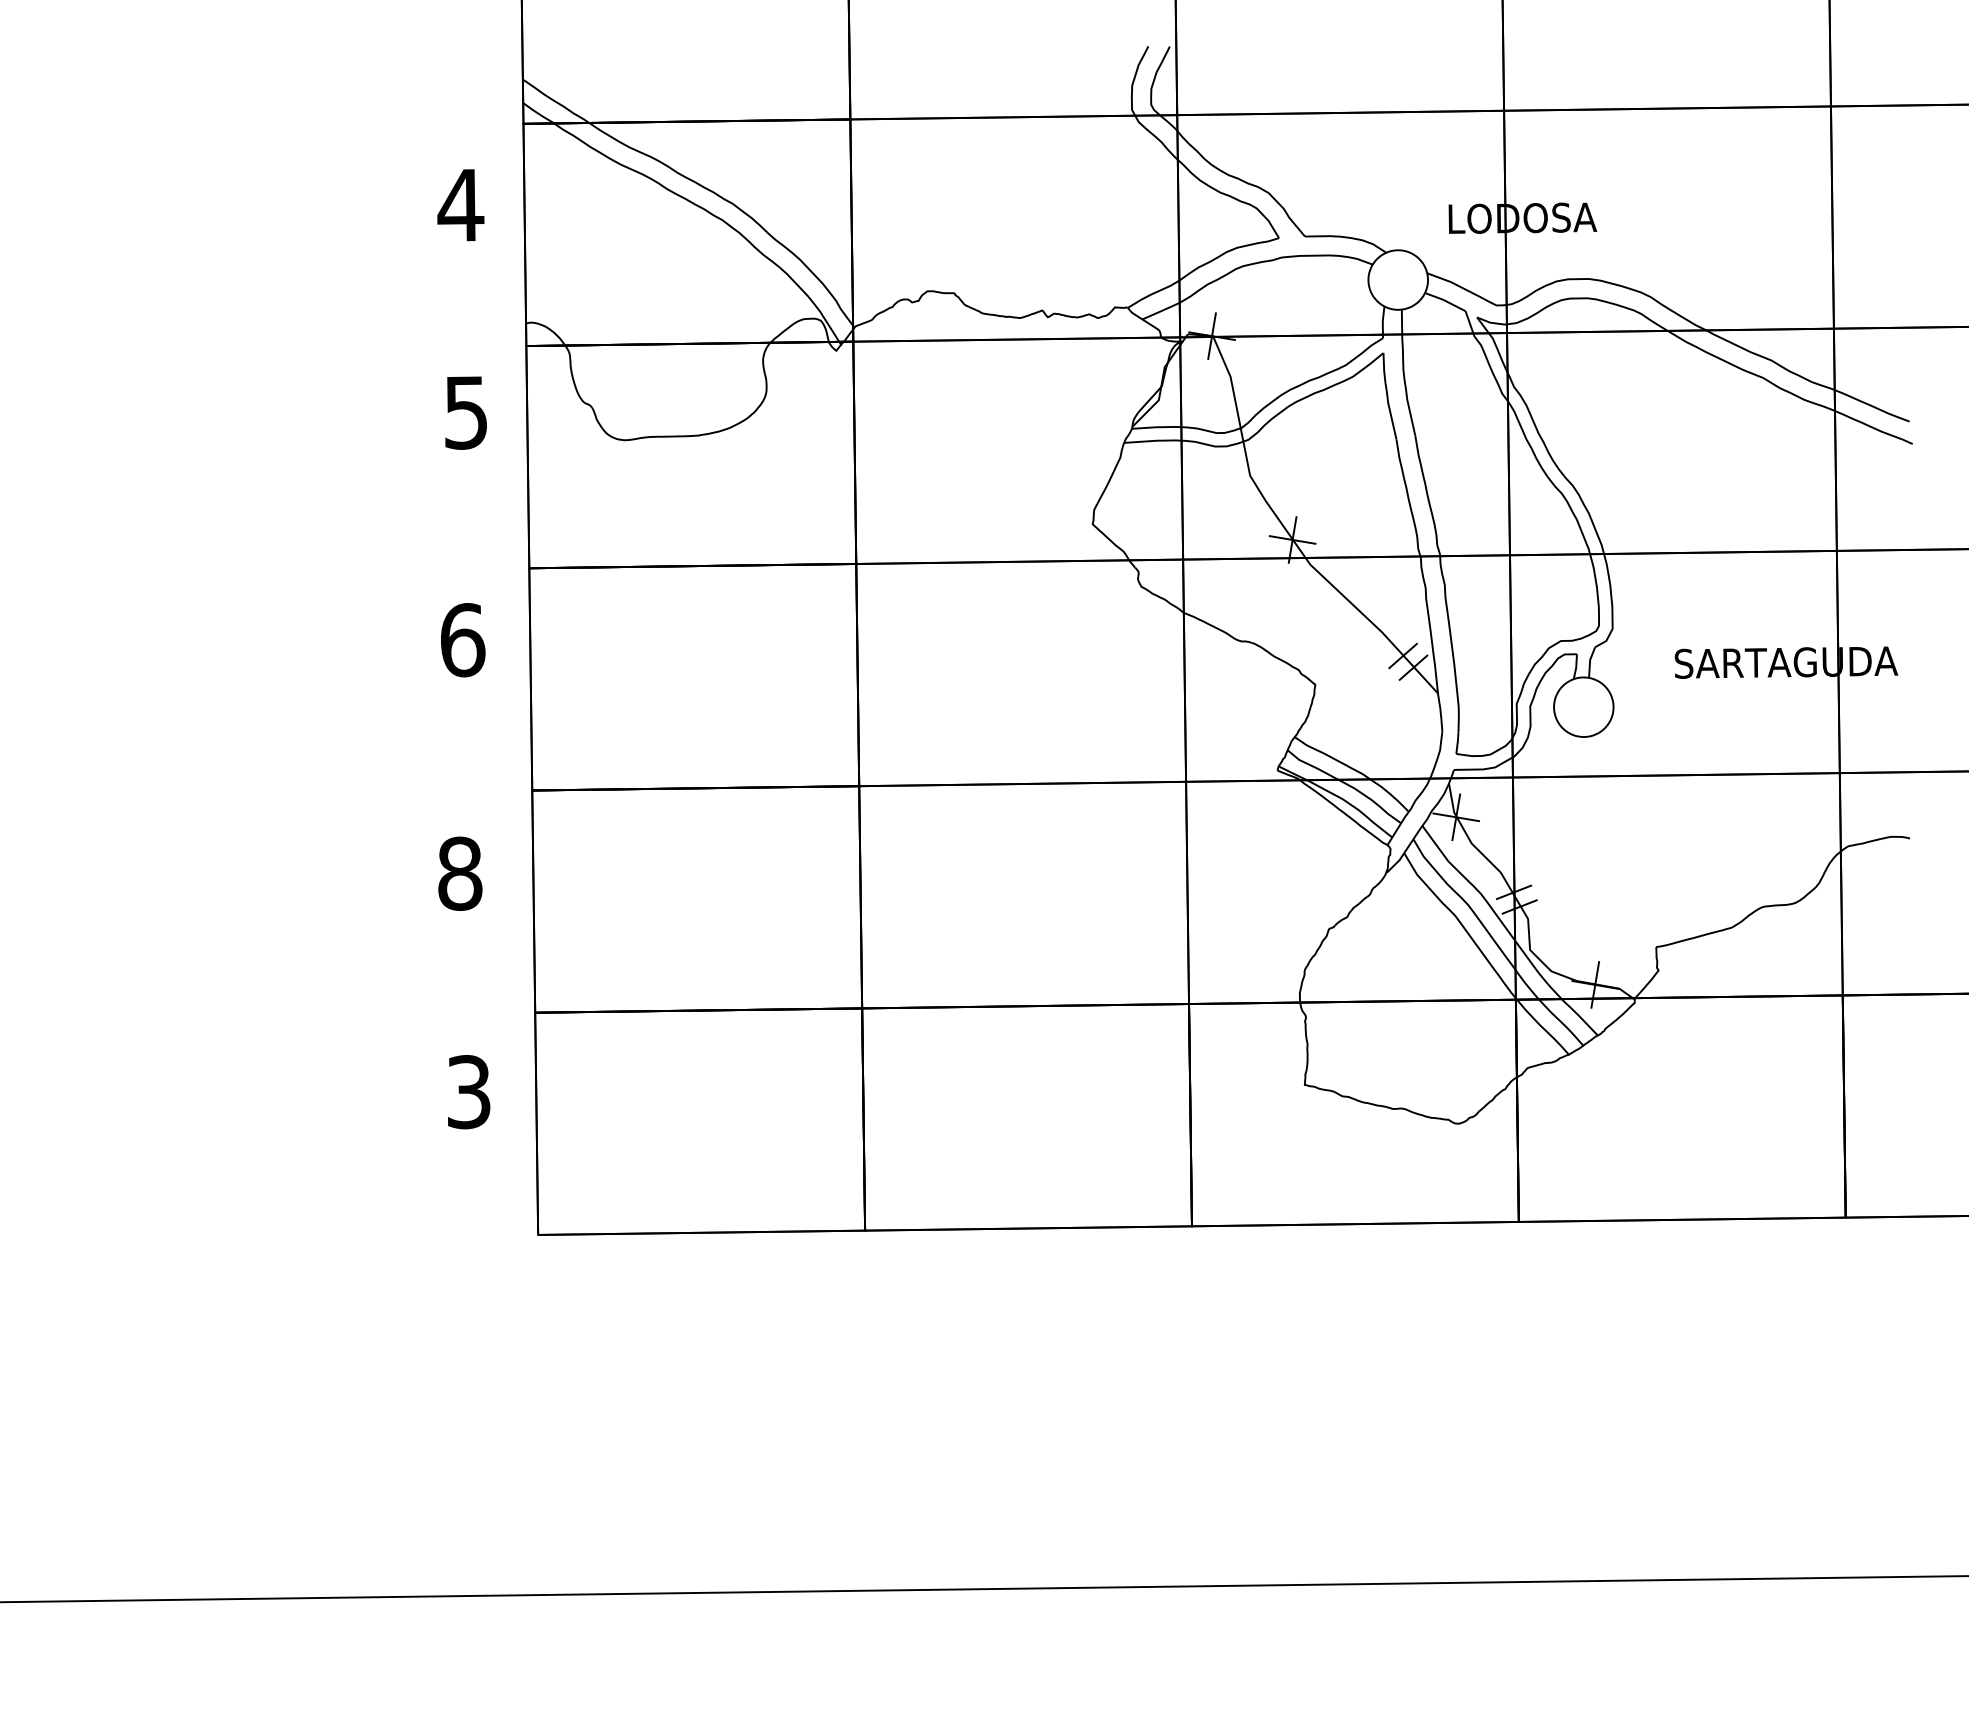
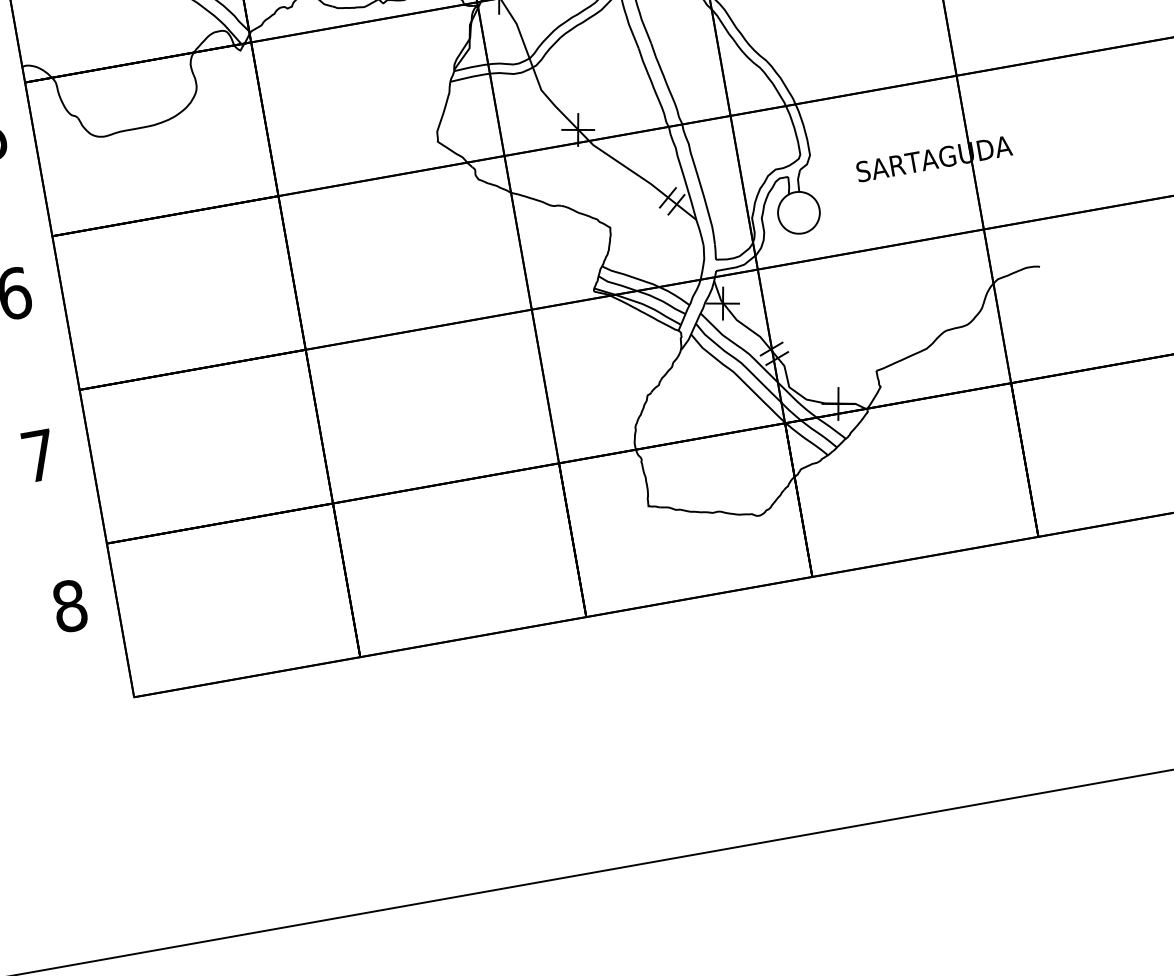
text: (460, 873) -> (39, 455), 8 -> 7
text: (469, 1092) -> (70, 606), 3 -> 8

